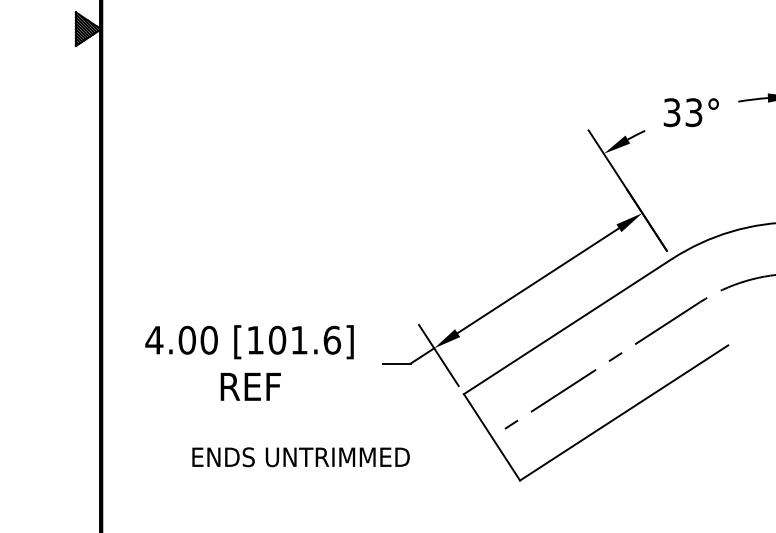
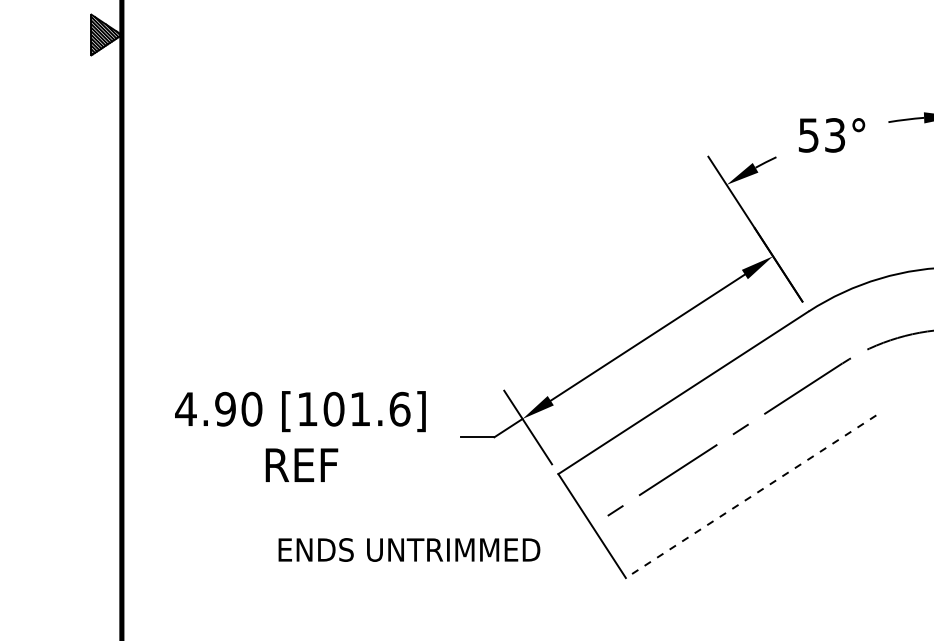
text: (671, 112) -> (808, 135), 33° -> 53°
text: (187, 340) -> (225, 409), 4.00 -> 4.90
line: (623, 412) -> (750, 496), solid -> dashed
text: (301, 456) -> (409, 549), moved

